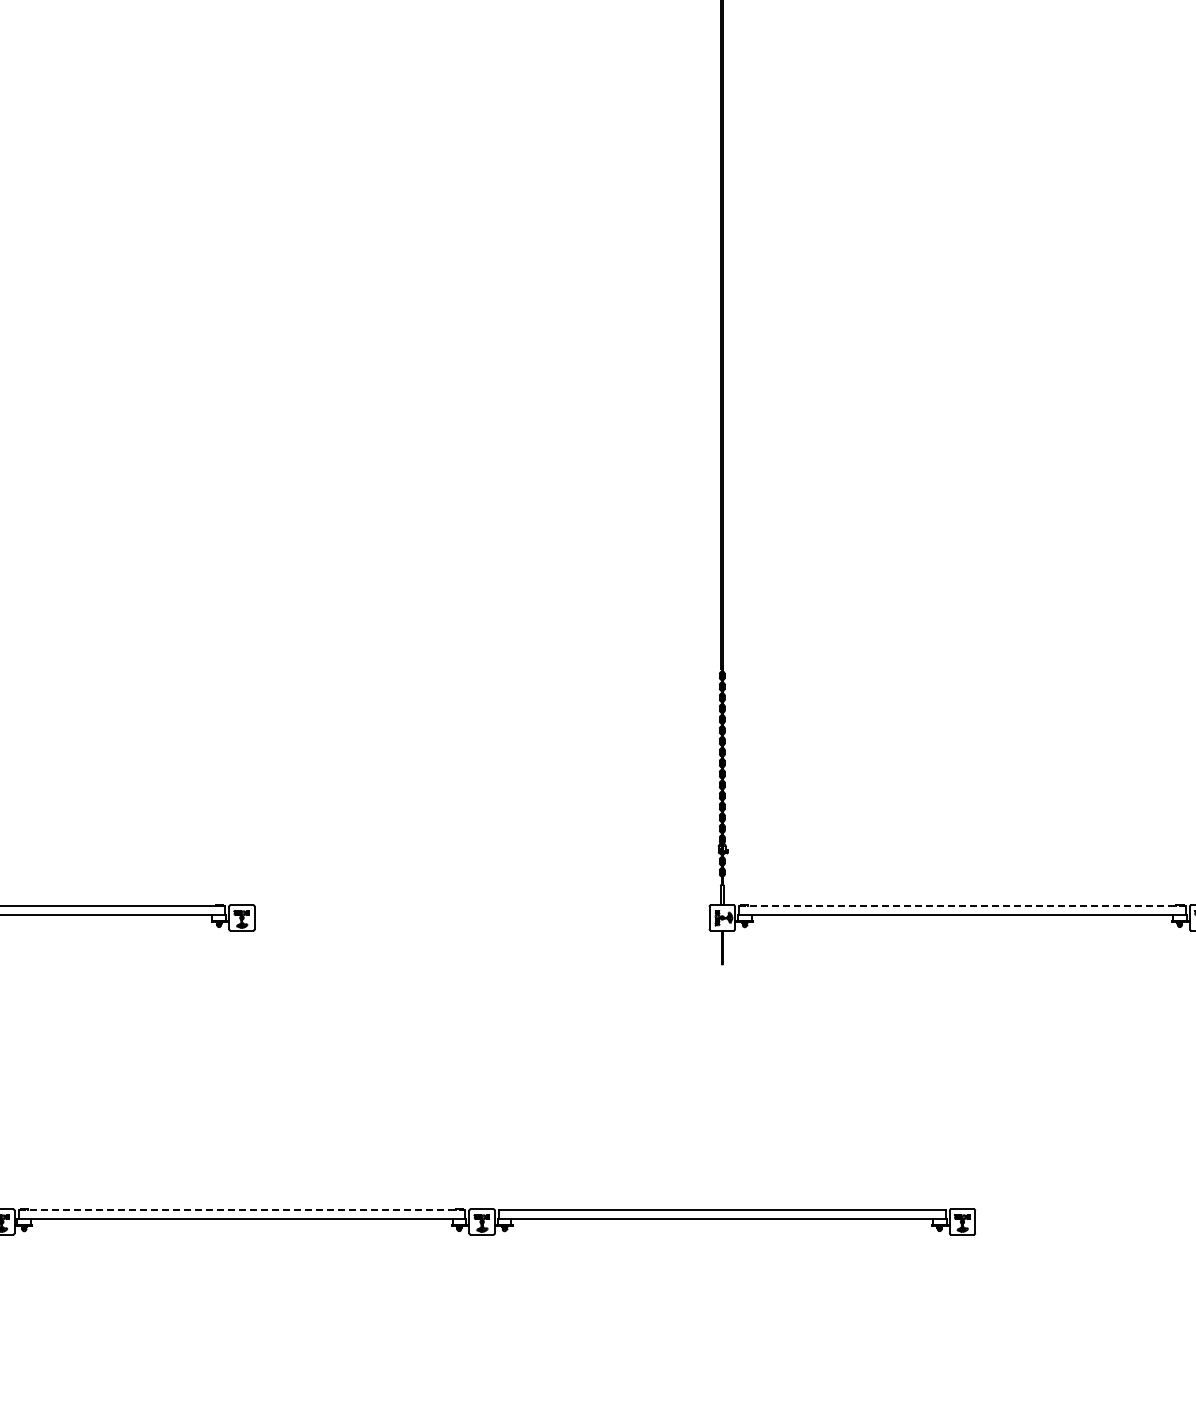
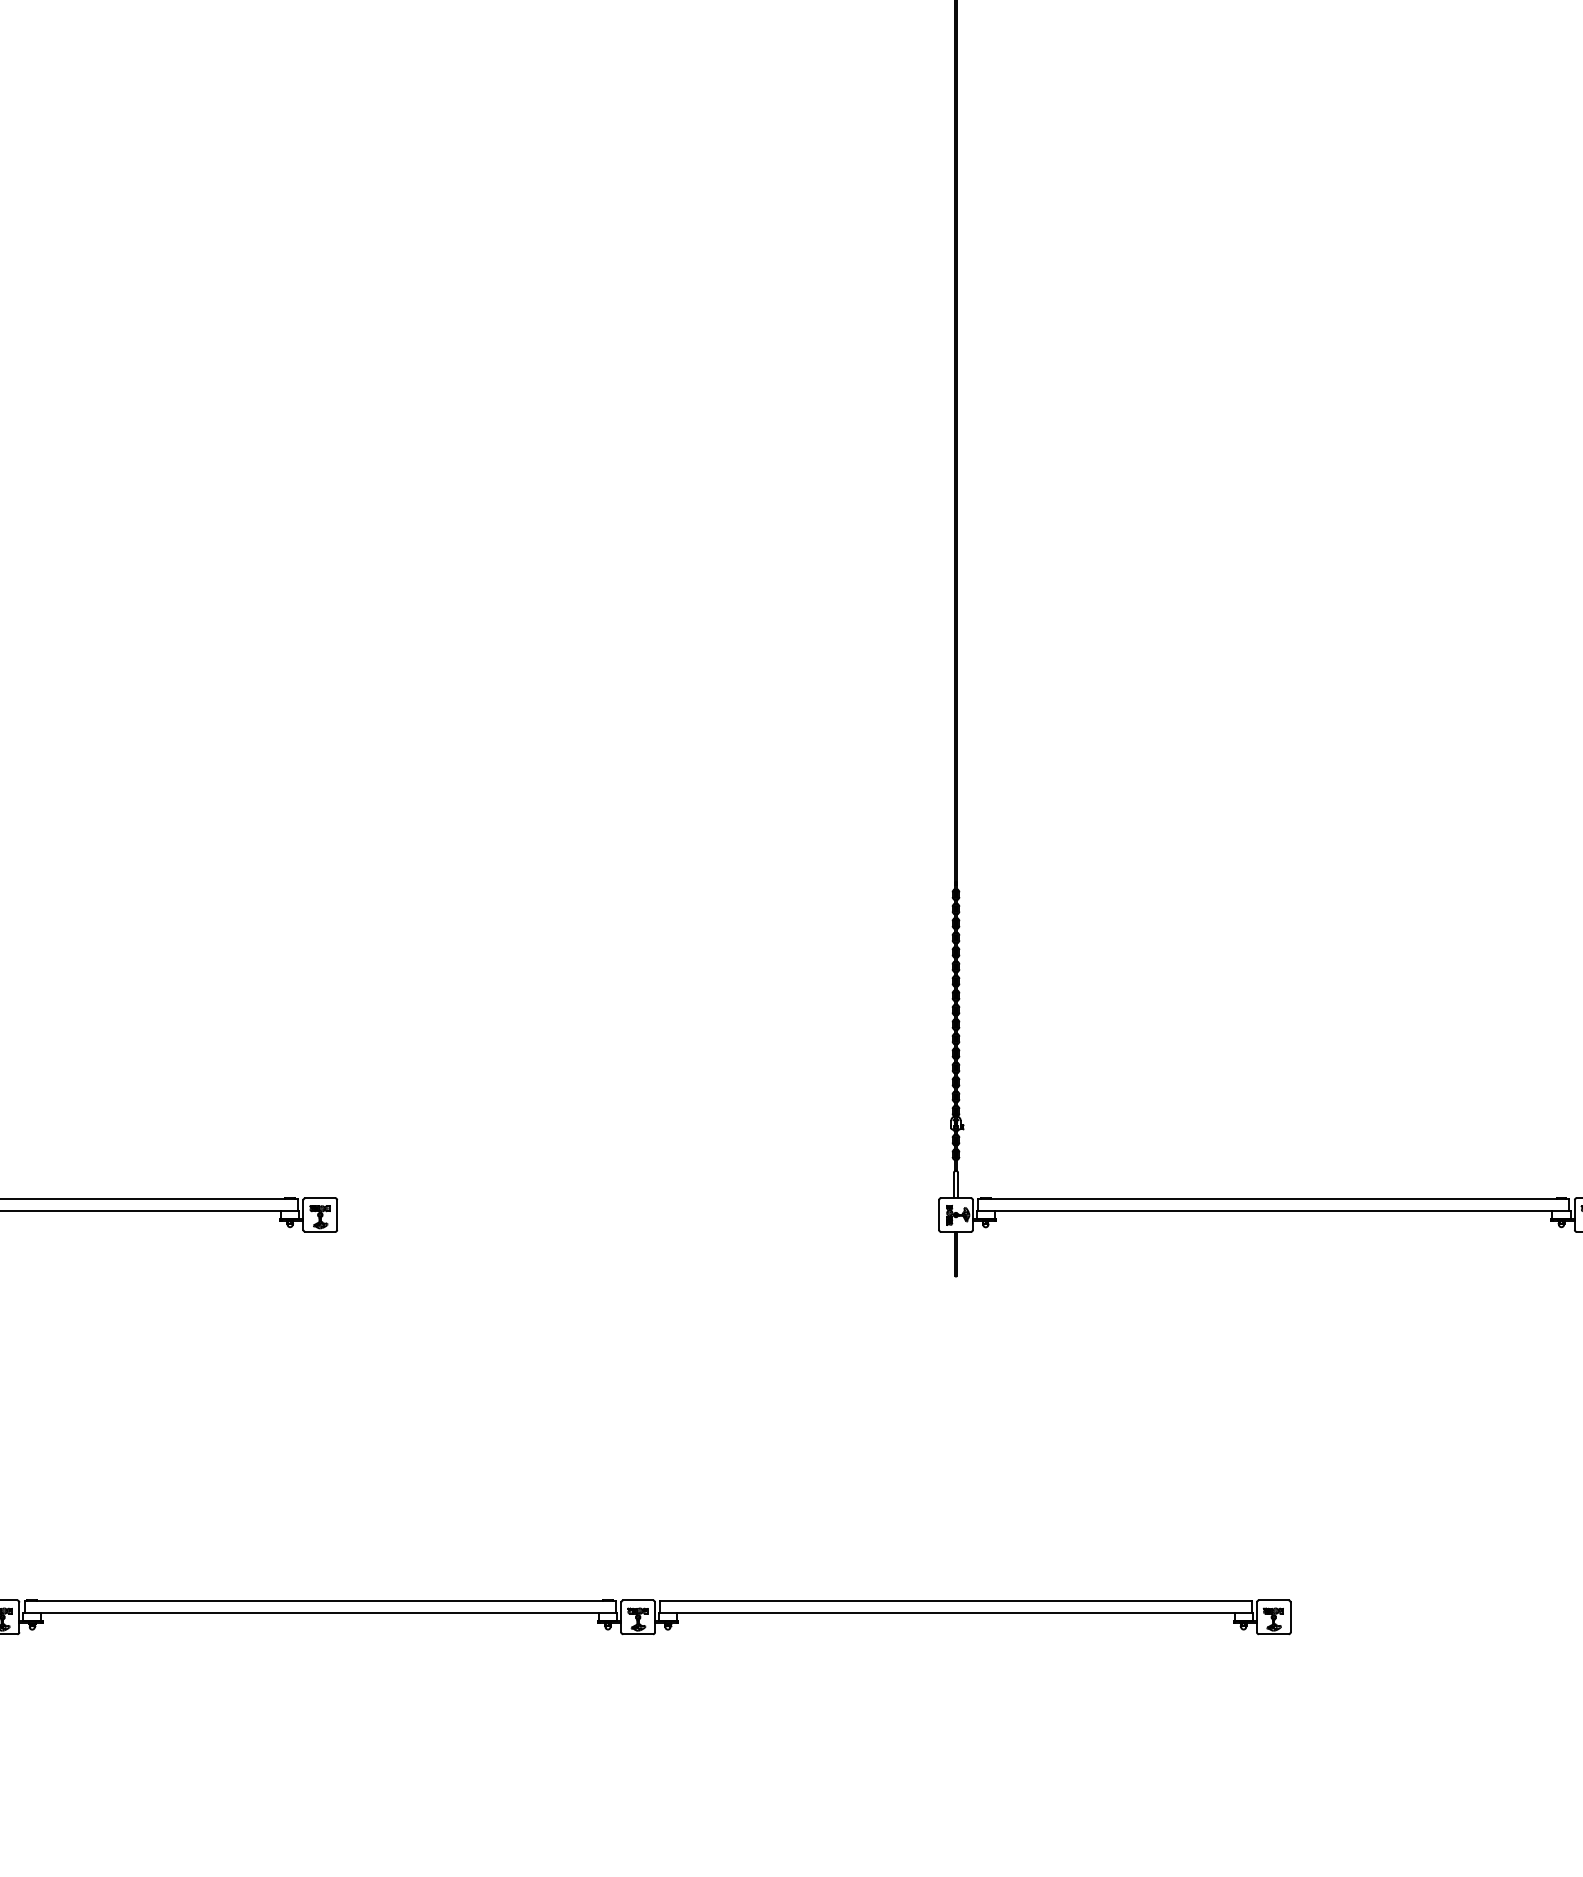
line: (962, 905) -> (1273, 1198), dashed -> solid
line: (242, 1209) -> (321, 1600), dashed -> solid

